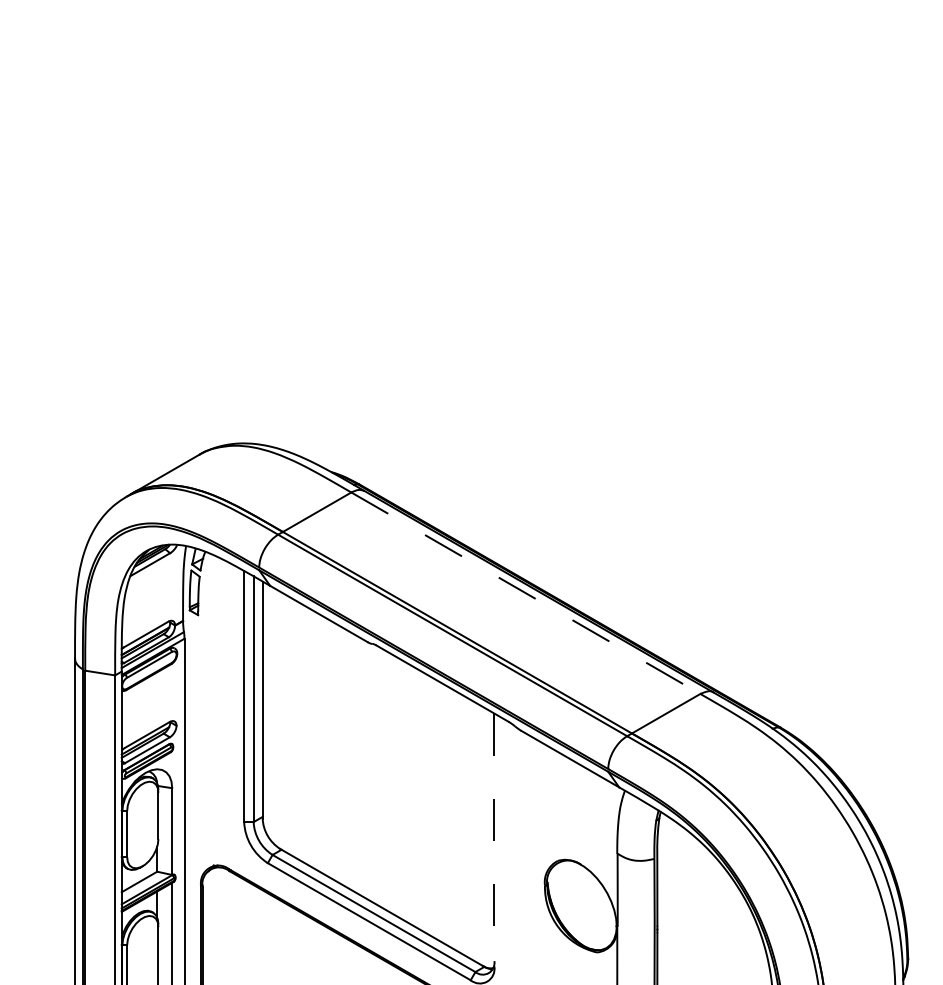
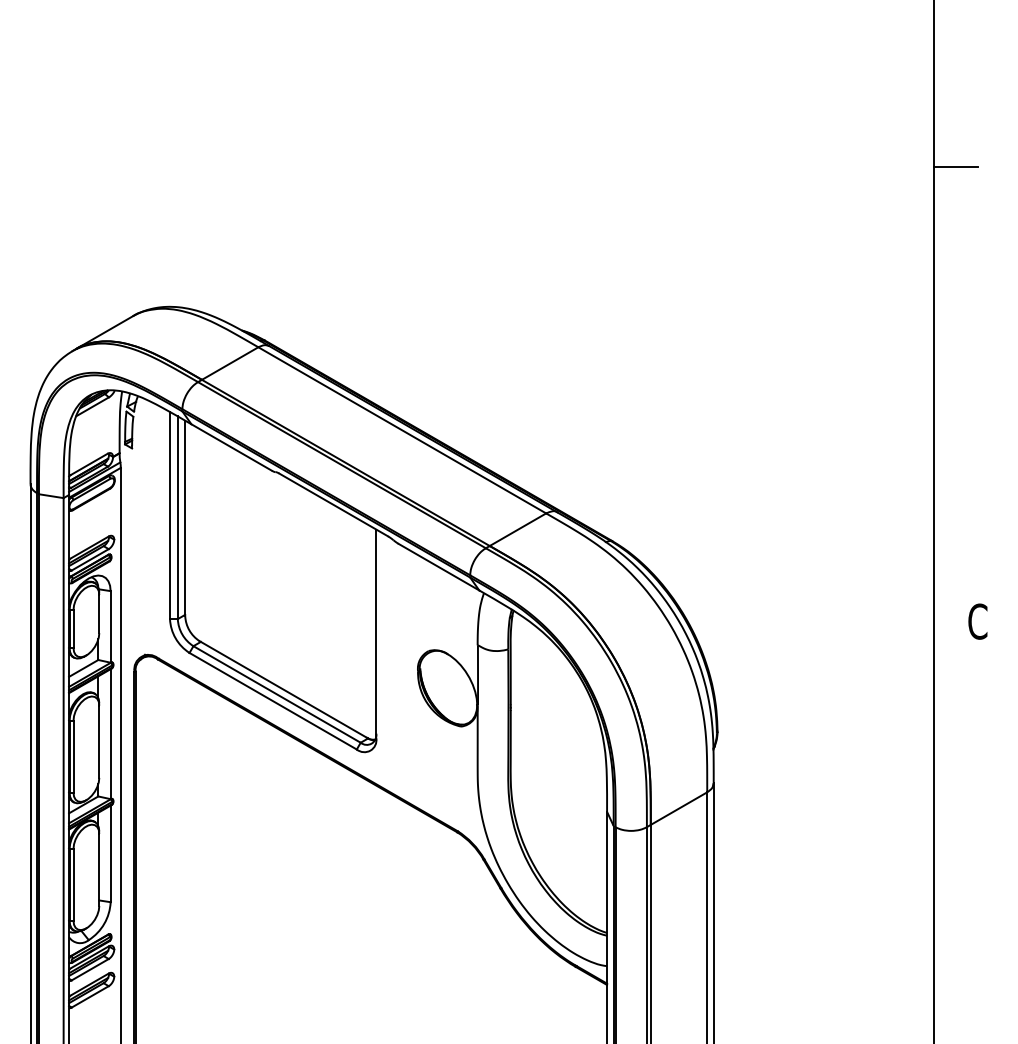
line: (526, 593) -> (402, 430), dashed -> solid
line: (494, 840) -> (376, 634), dashed -> solid

